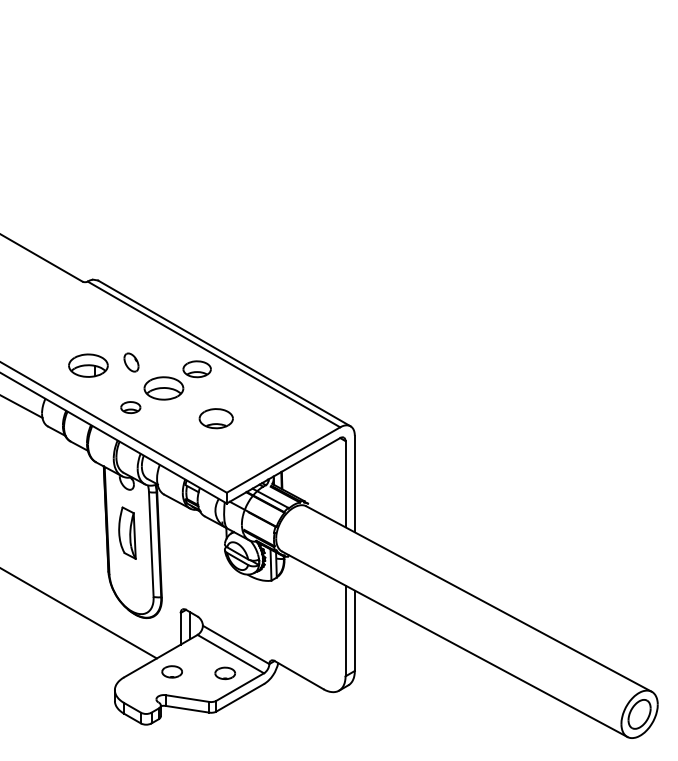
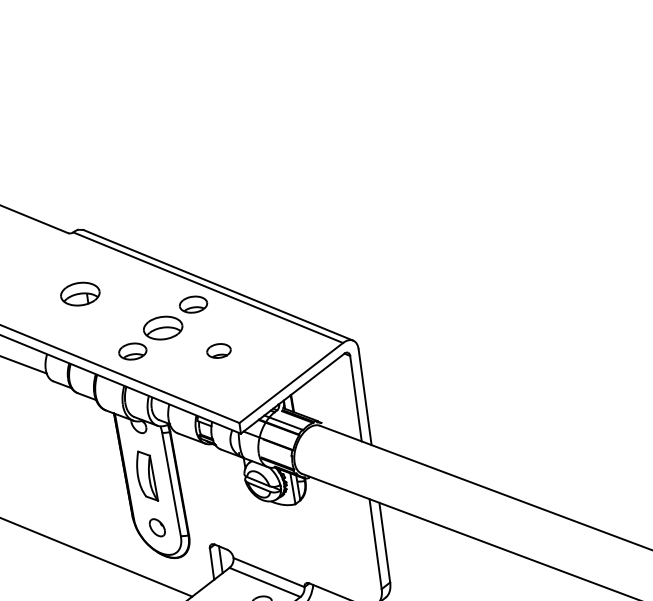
part: (131, 362) -> (157, 527), moved
part: (88, 365) -> (80, 293), moved
part: (130, 407) -> (132, 351), size x1.43
part: (215, 418) -> (218, 350), size x0.71

